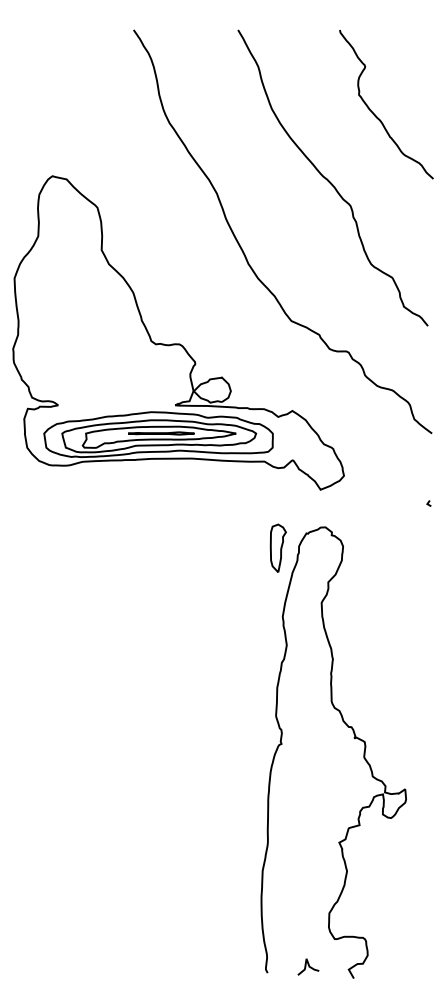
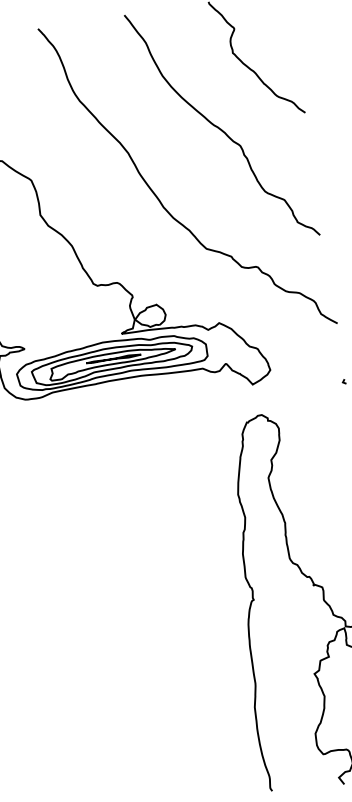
part: (277, 547) -> (224, 437), removed
curve: (308, 966) -> (305, 780), removed

